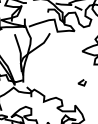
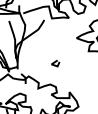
part: (81, 82) -> (54, 63), moved

